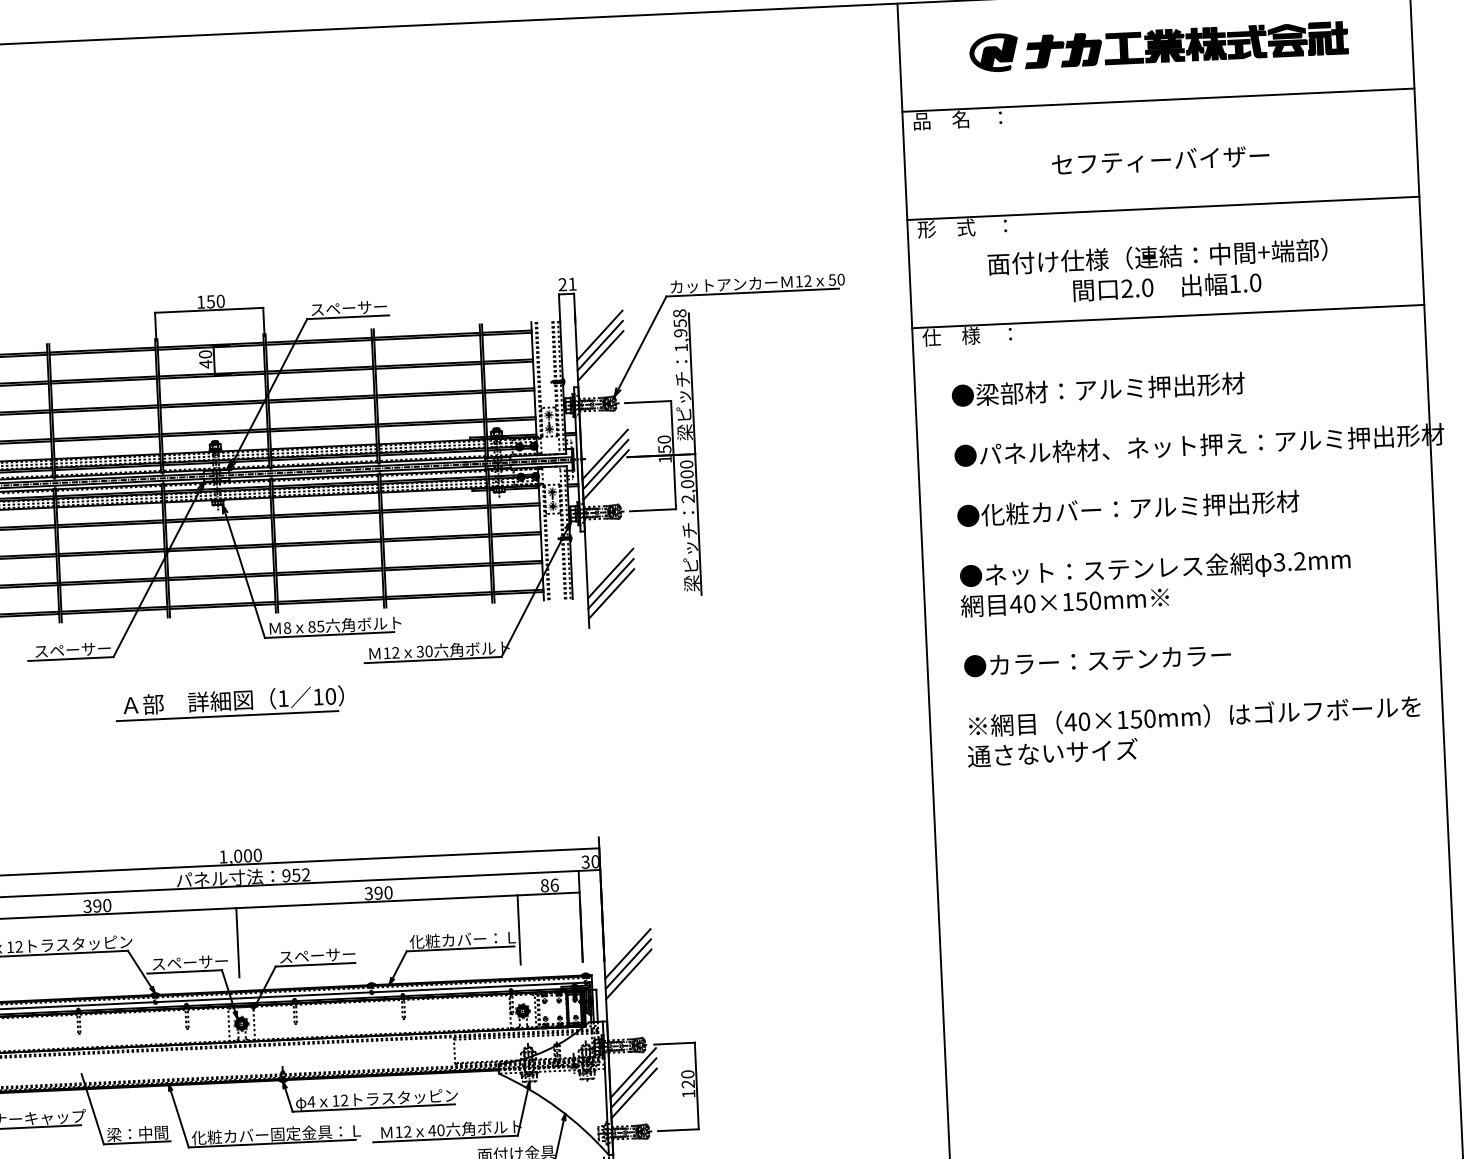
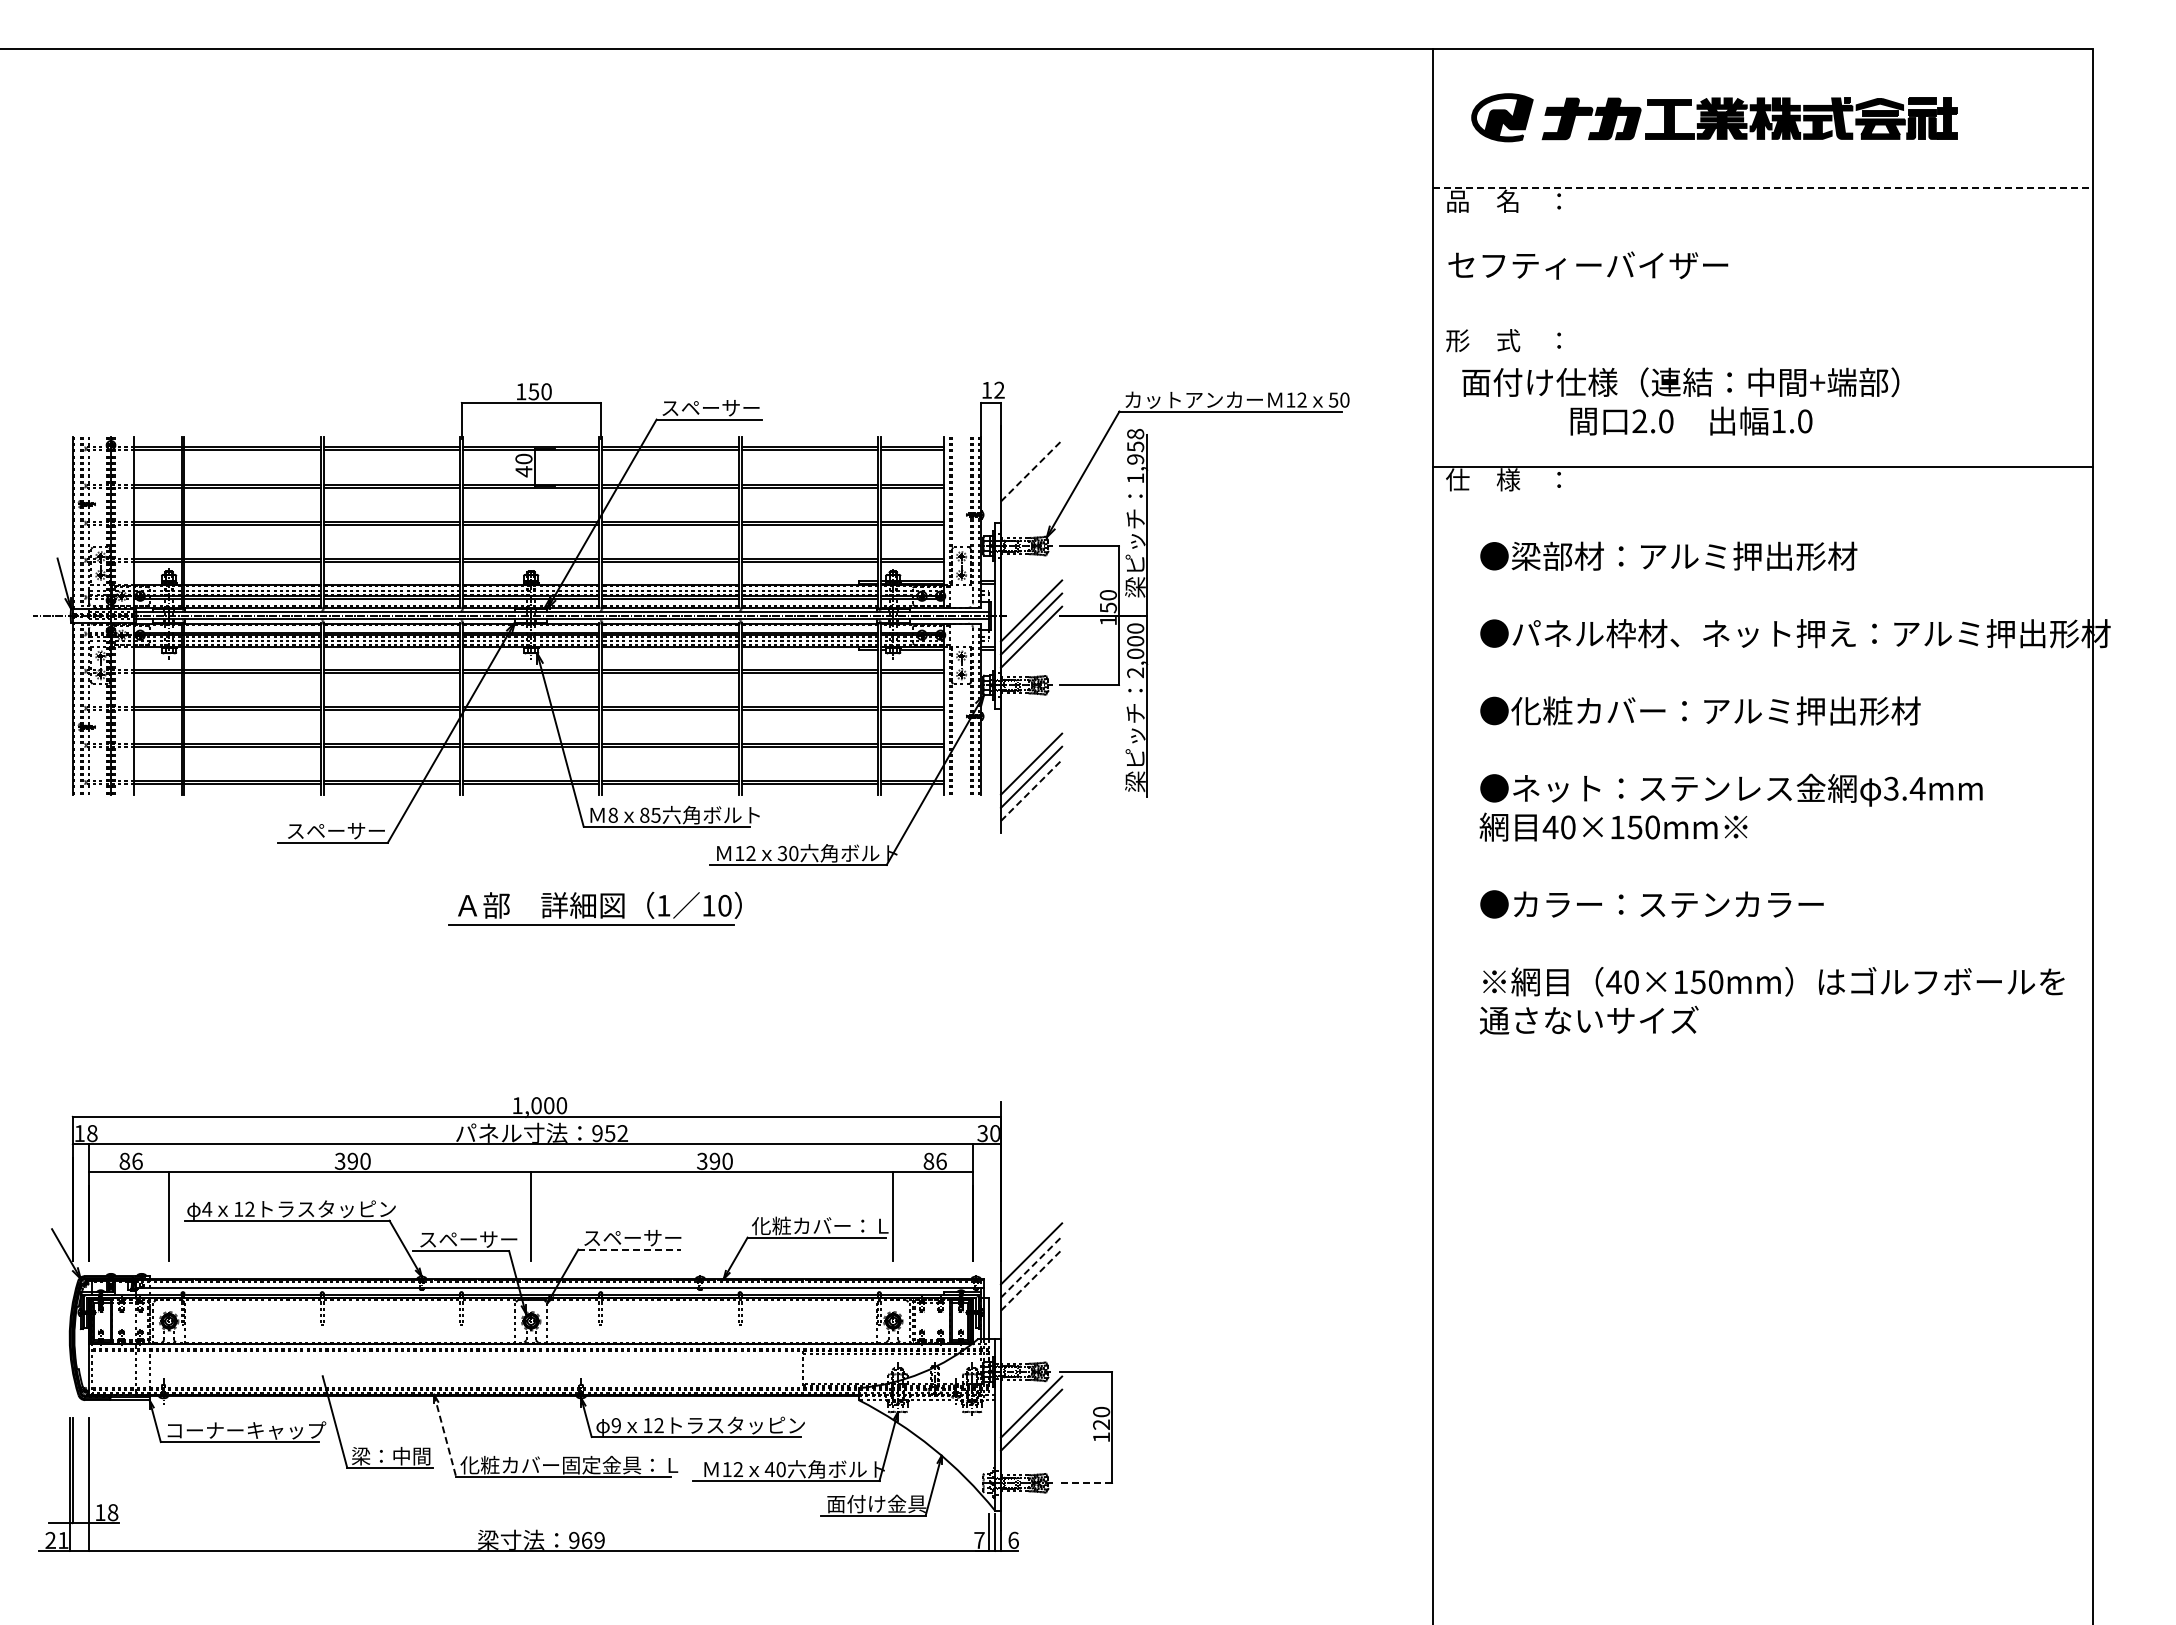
part: (1158, 45) -> (1714, 117), moved
line: (1158, 100) -> (1762, 188), solid -> dashed
text: (1160, 160) -> (1588, 265), moved
line: (1163, 208) -> (1762, 327), removed
text: (1158, 271) -> (1680, 401), moved
text: (567, 283) -> (992, 389), 21 -> 12
line: (599, 335) -> (1031, 457), removed
line: (600, 345) -> (1031, 470), solid -> dashed
line: (600, 355) -> (1031, 483), removed
text: (1299, 561) -> (1917, 788), 3.2mm -> 3.4mm
line: (611, 593) -> (1031, 790), solid -> dashed
part: (229, 703) -> (594, 908), moved
line: (628, 963) -> (1031, 1266), solid -> dashed
line: (316, 964) -> (630, 1249), solid -> dashed
line: (628, 973) -> (1031, 1279), solid -> dashed
line: (634, 1092) -> (1031, 1432), removed
text: (311, 1101) -> (616, 1425), 4 -> 9
line: (179, 1115) -> (445, 1435), solid -> dashed
line: (677, 1130) -> (1085, 1483), solid -> dashed

